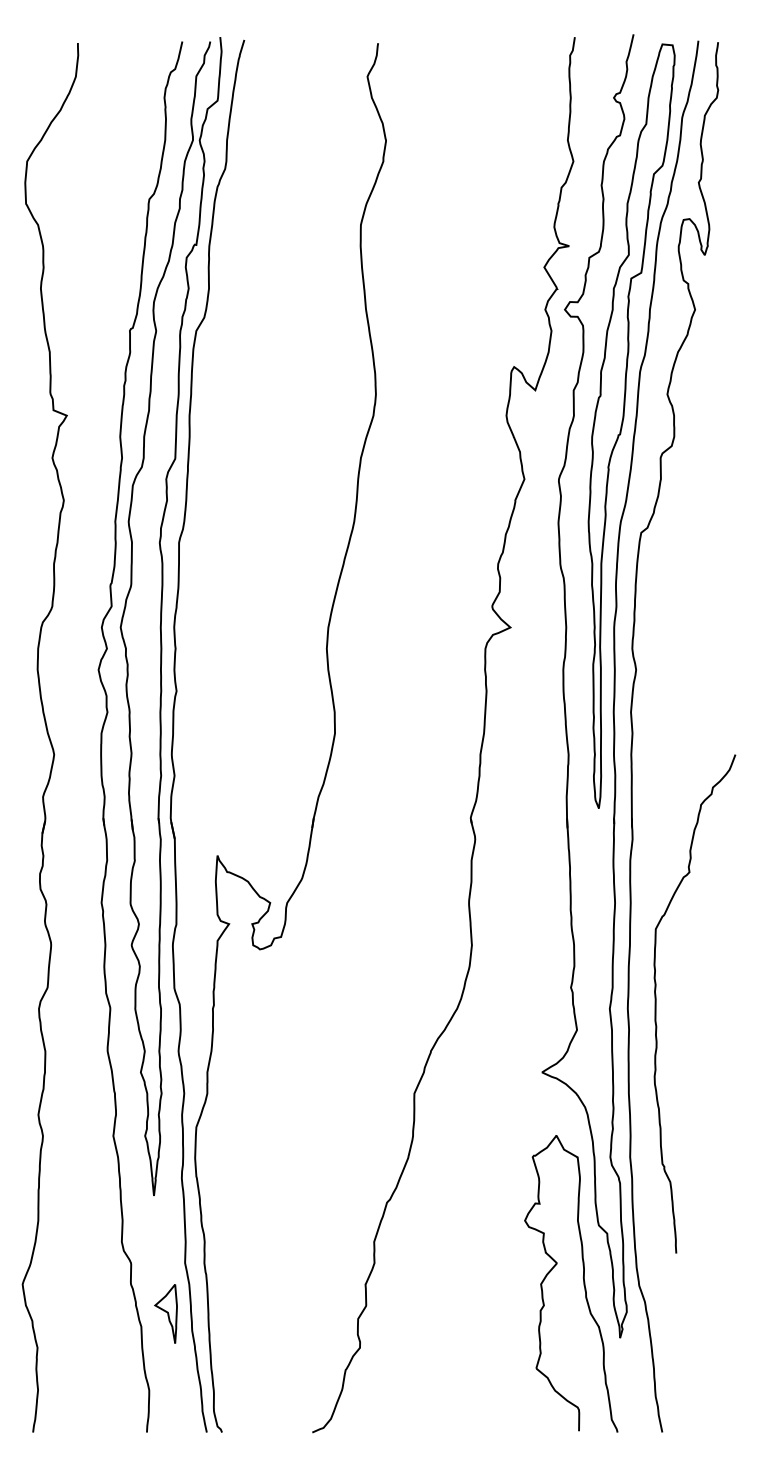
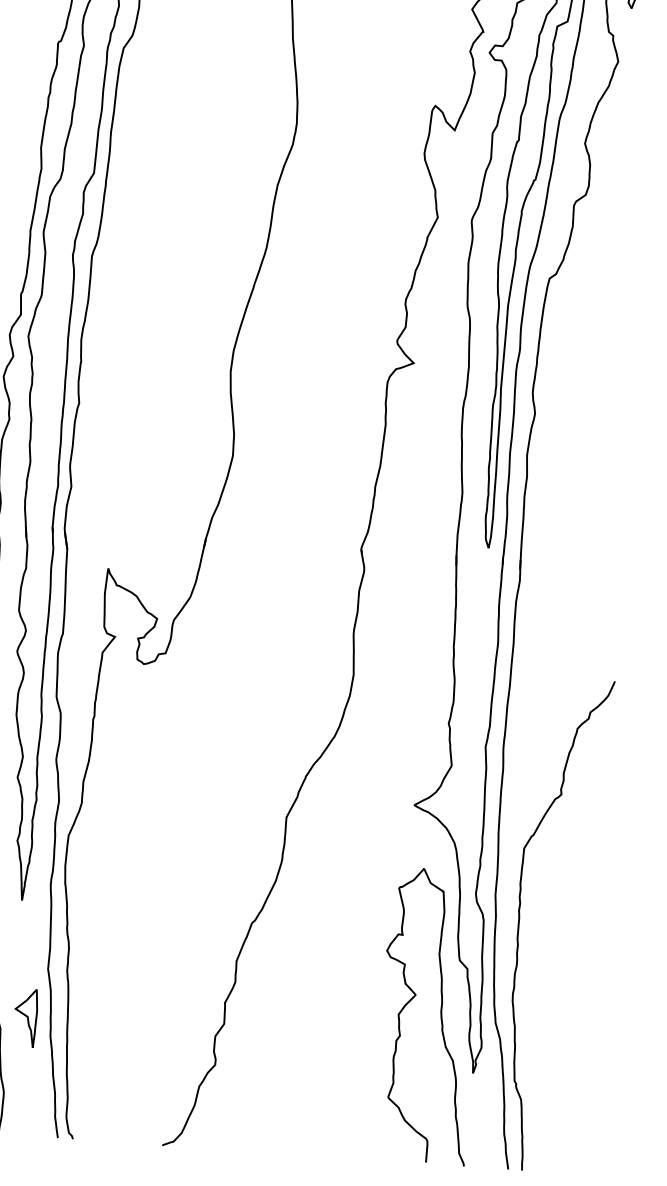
curve: (656, 1003) -> (519, 921), moved

